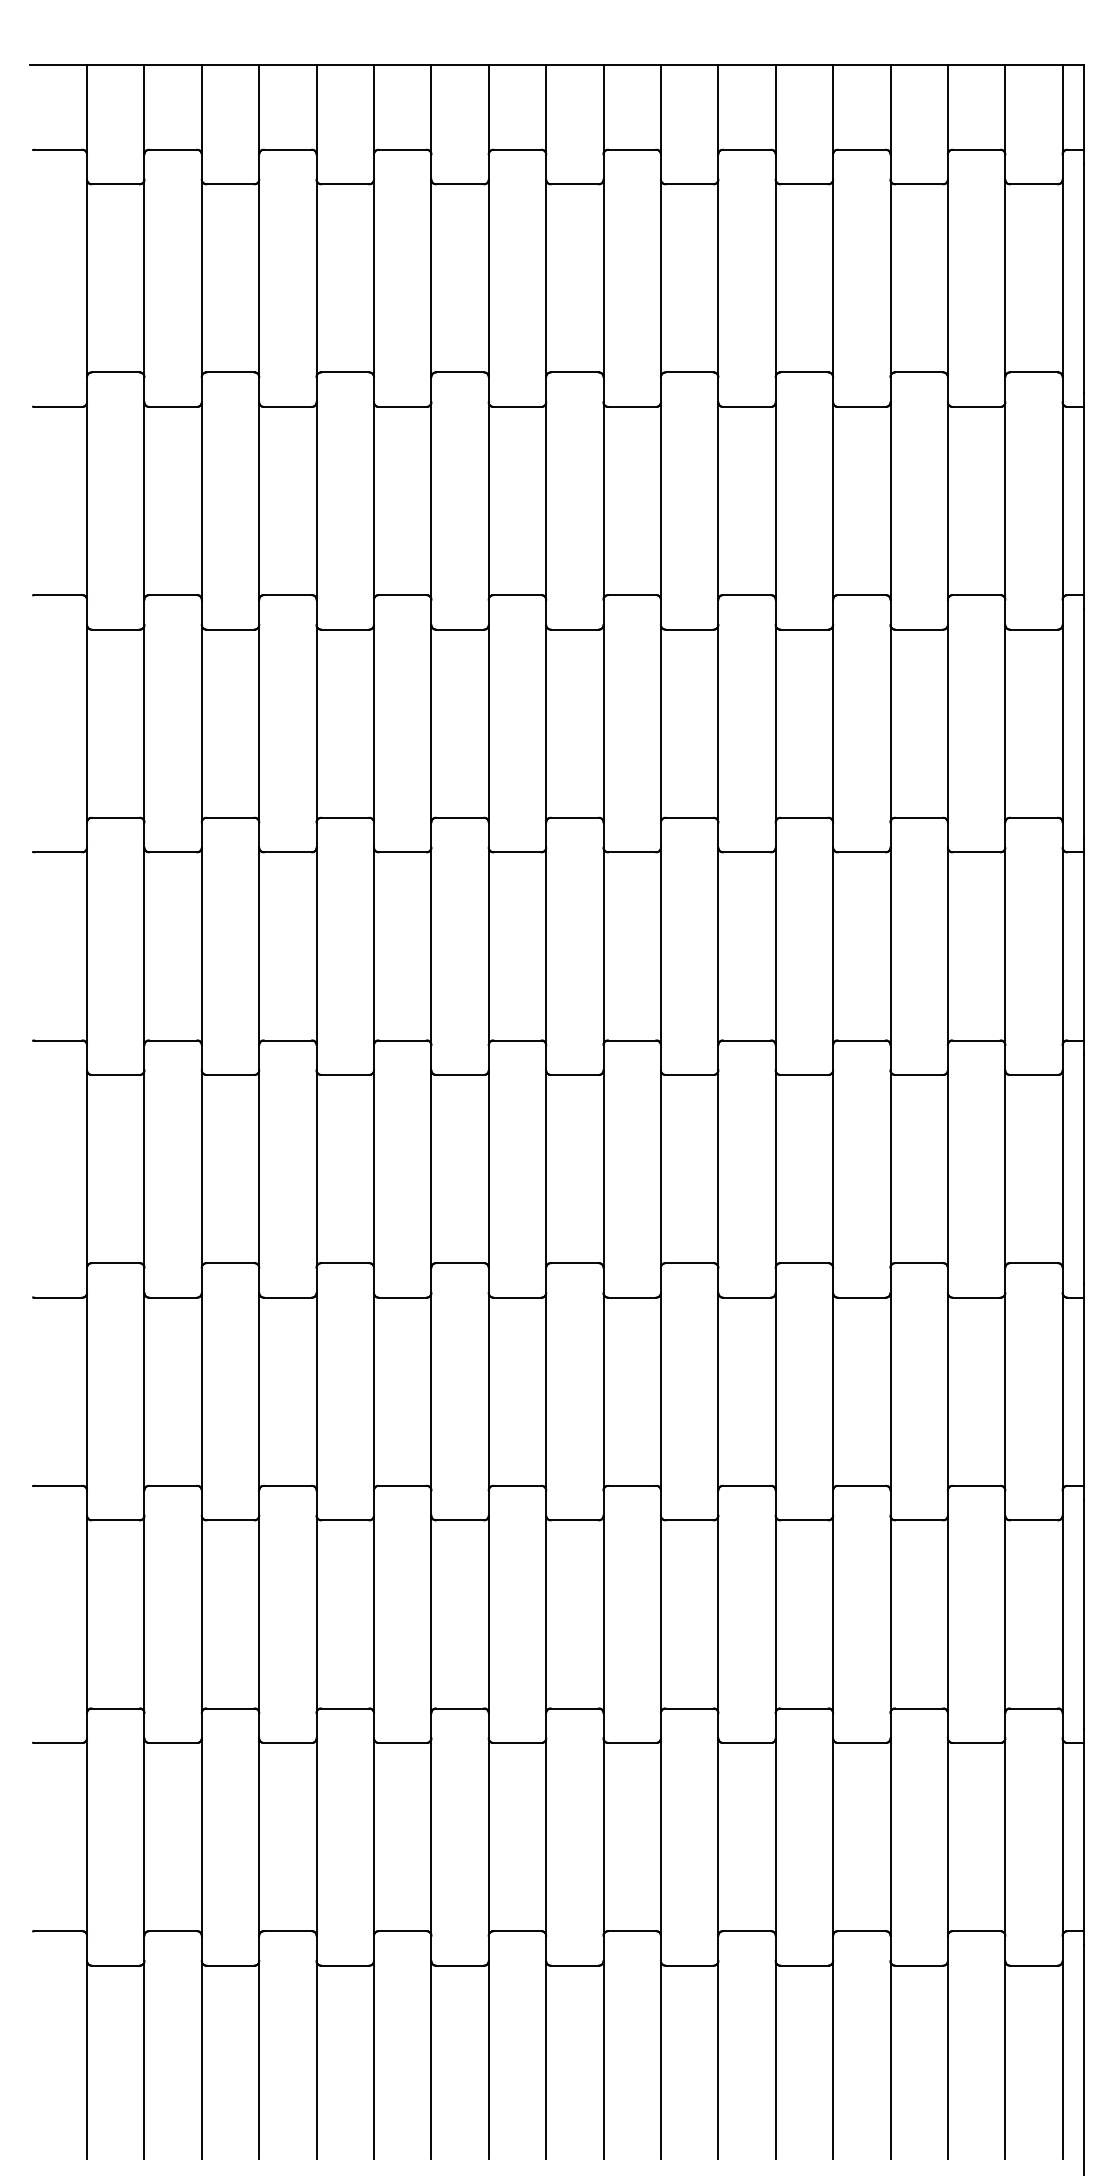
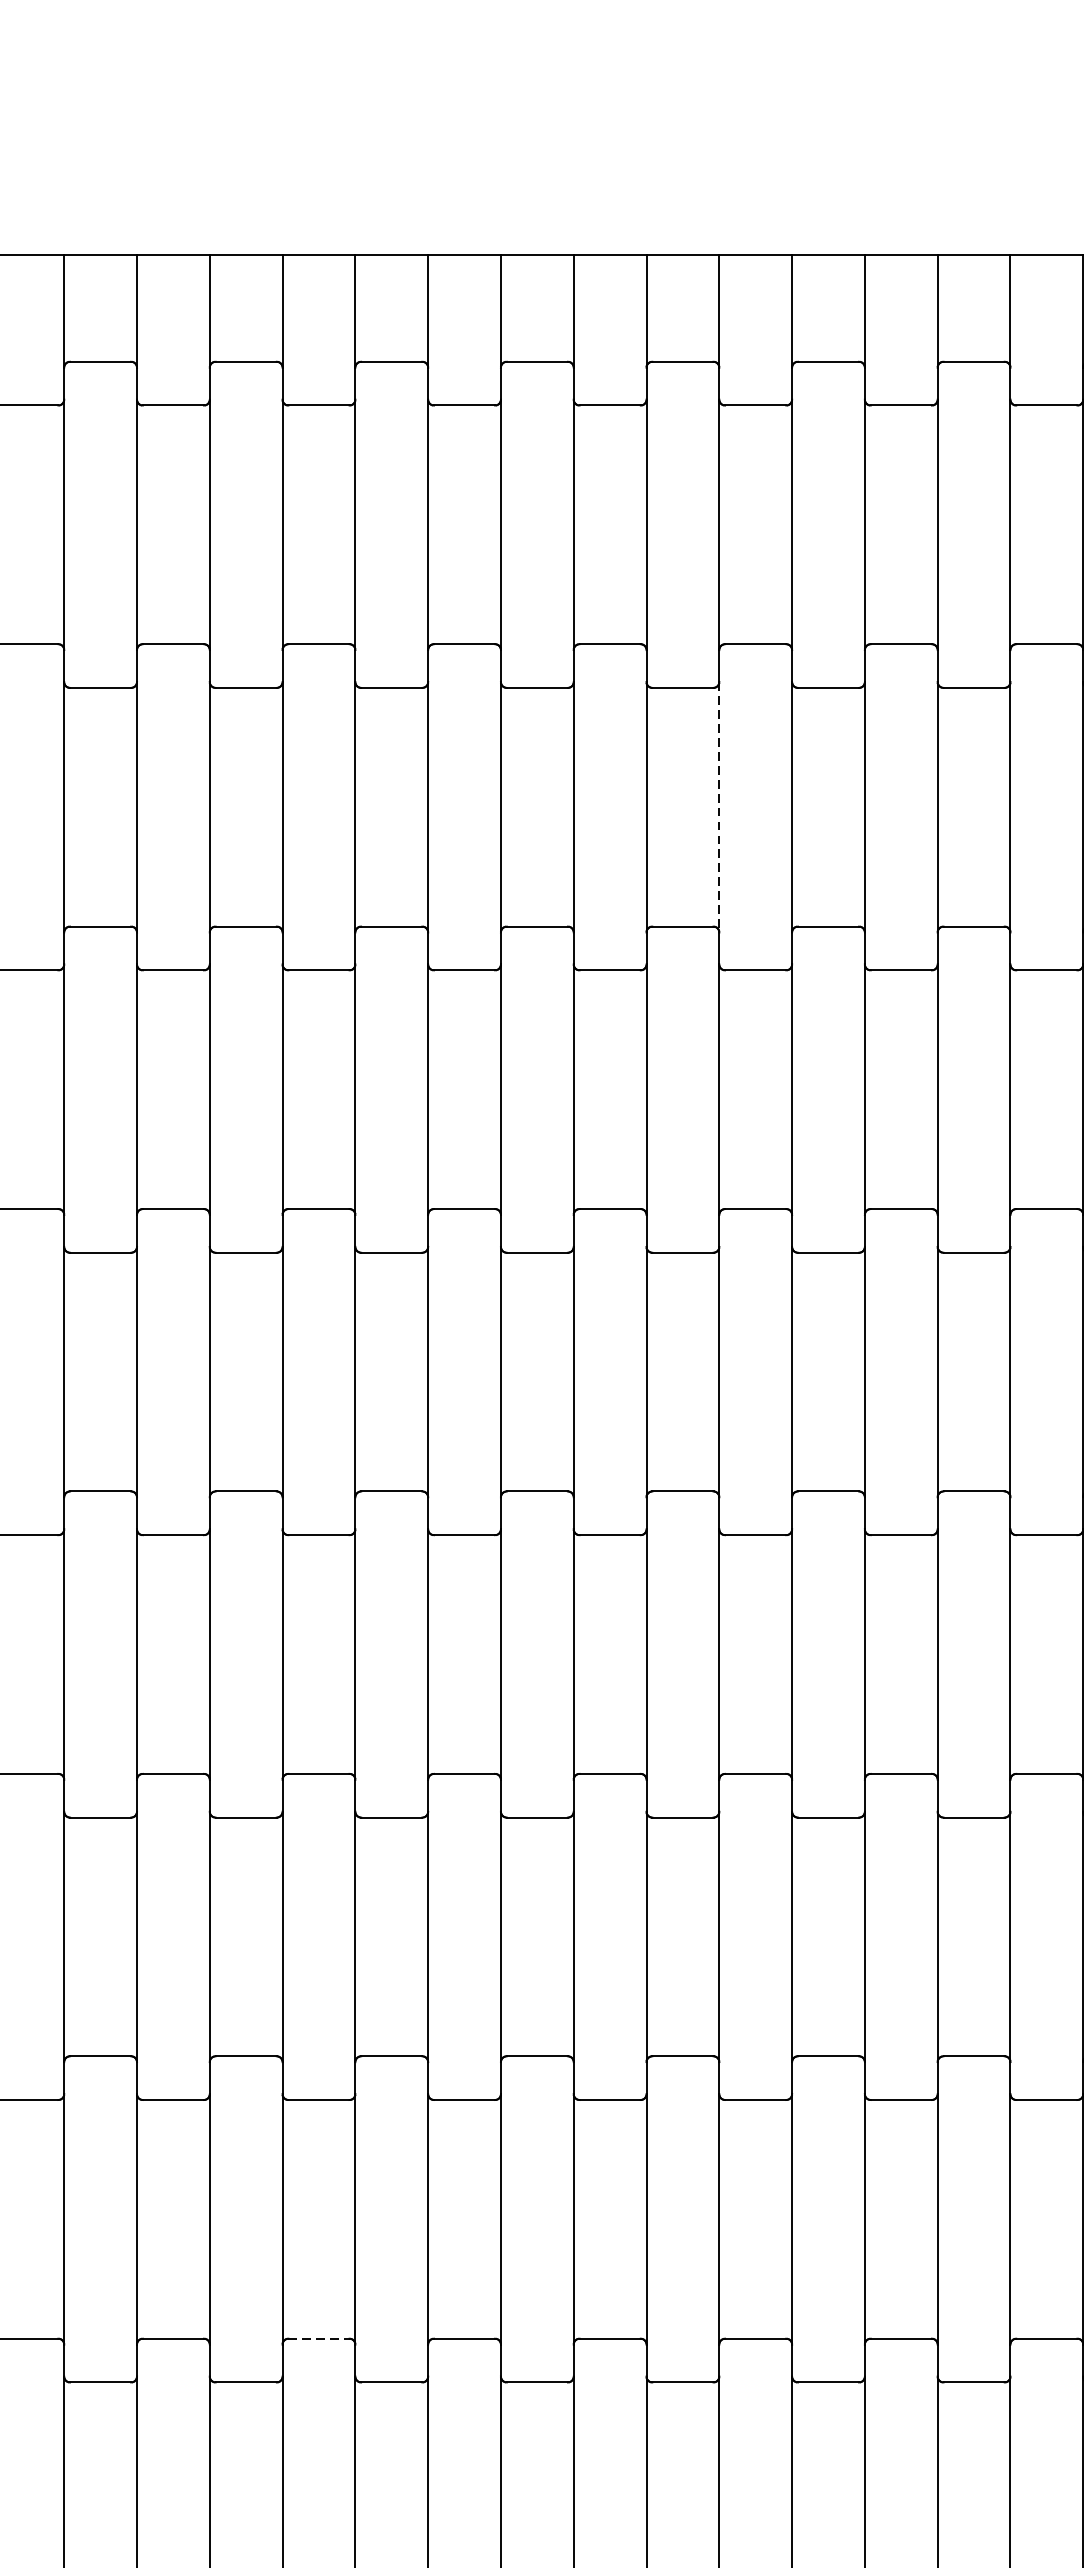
line: (775, 501) -> (719, 807), solid -> dashed
line: (460, 1708) -> (319, 2338), solid -> dashed

